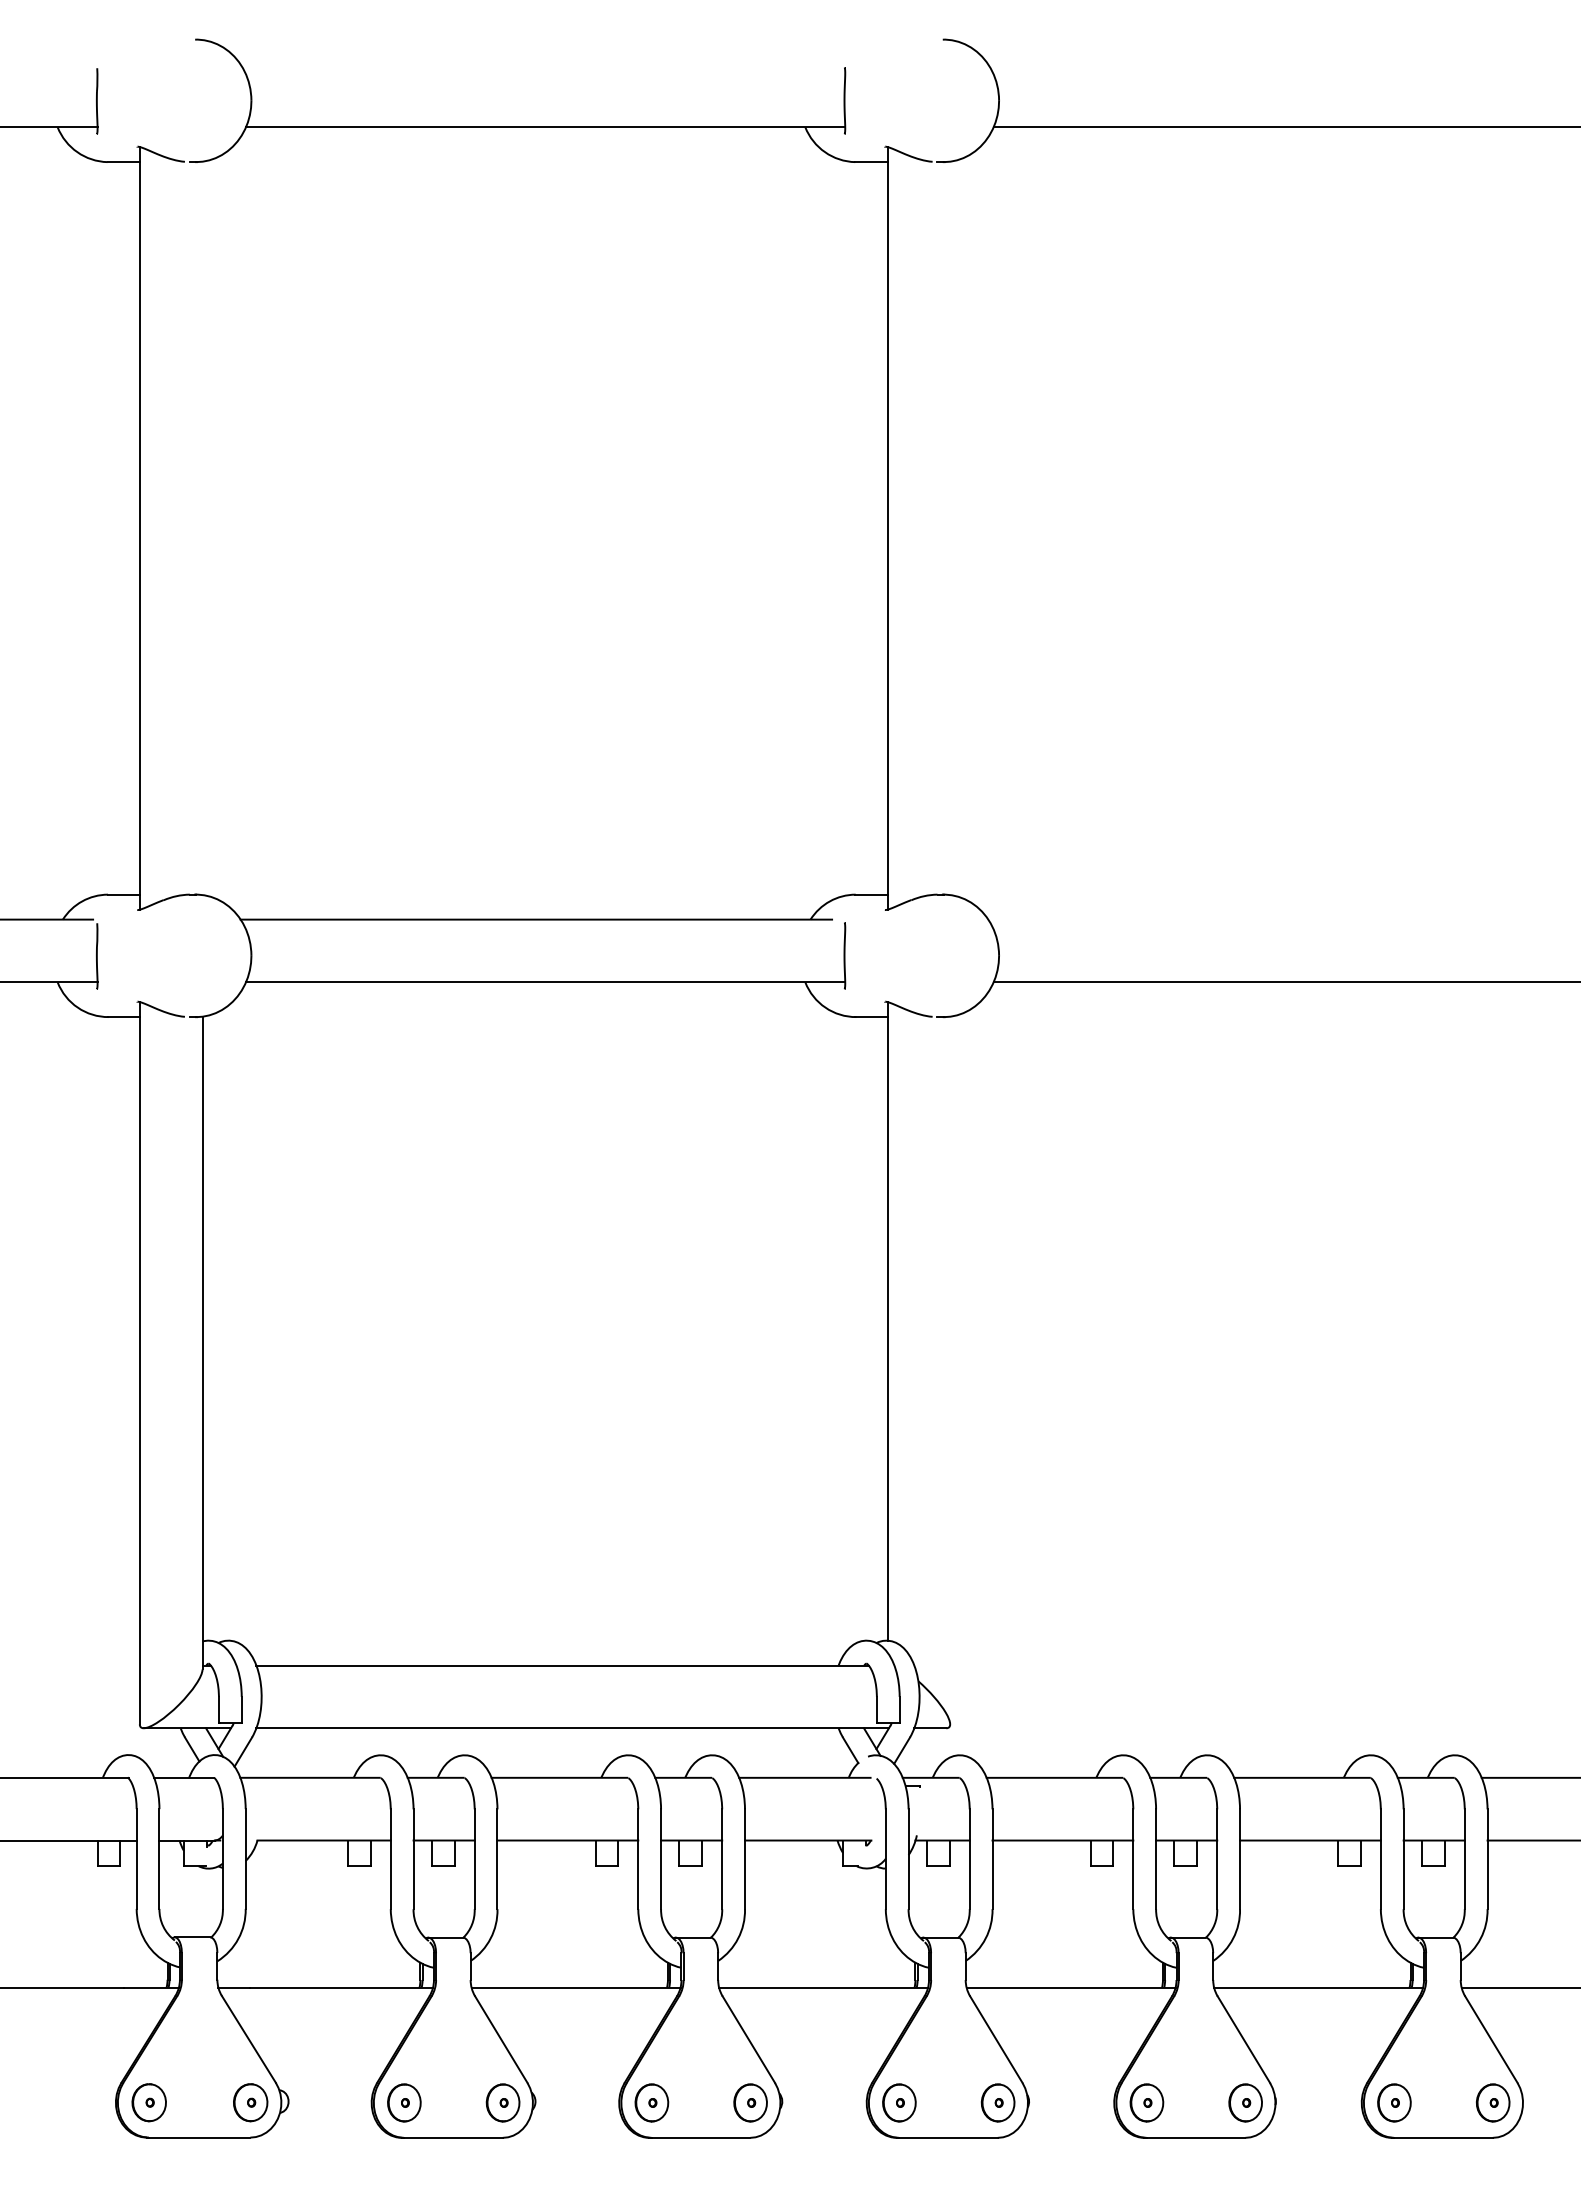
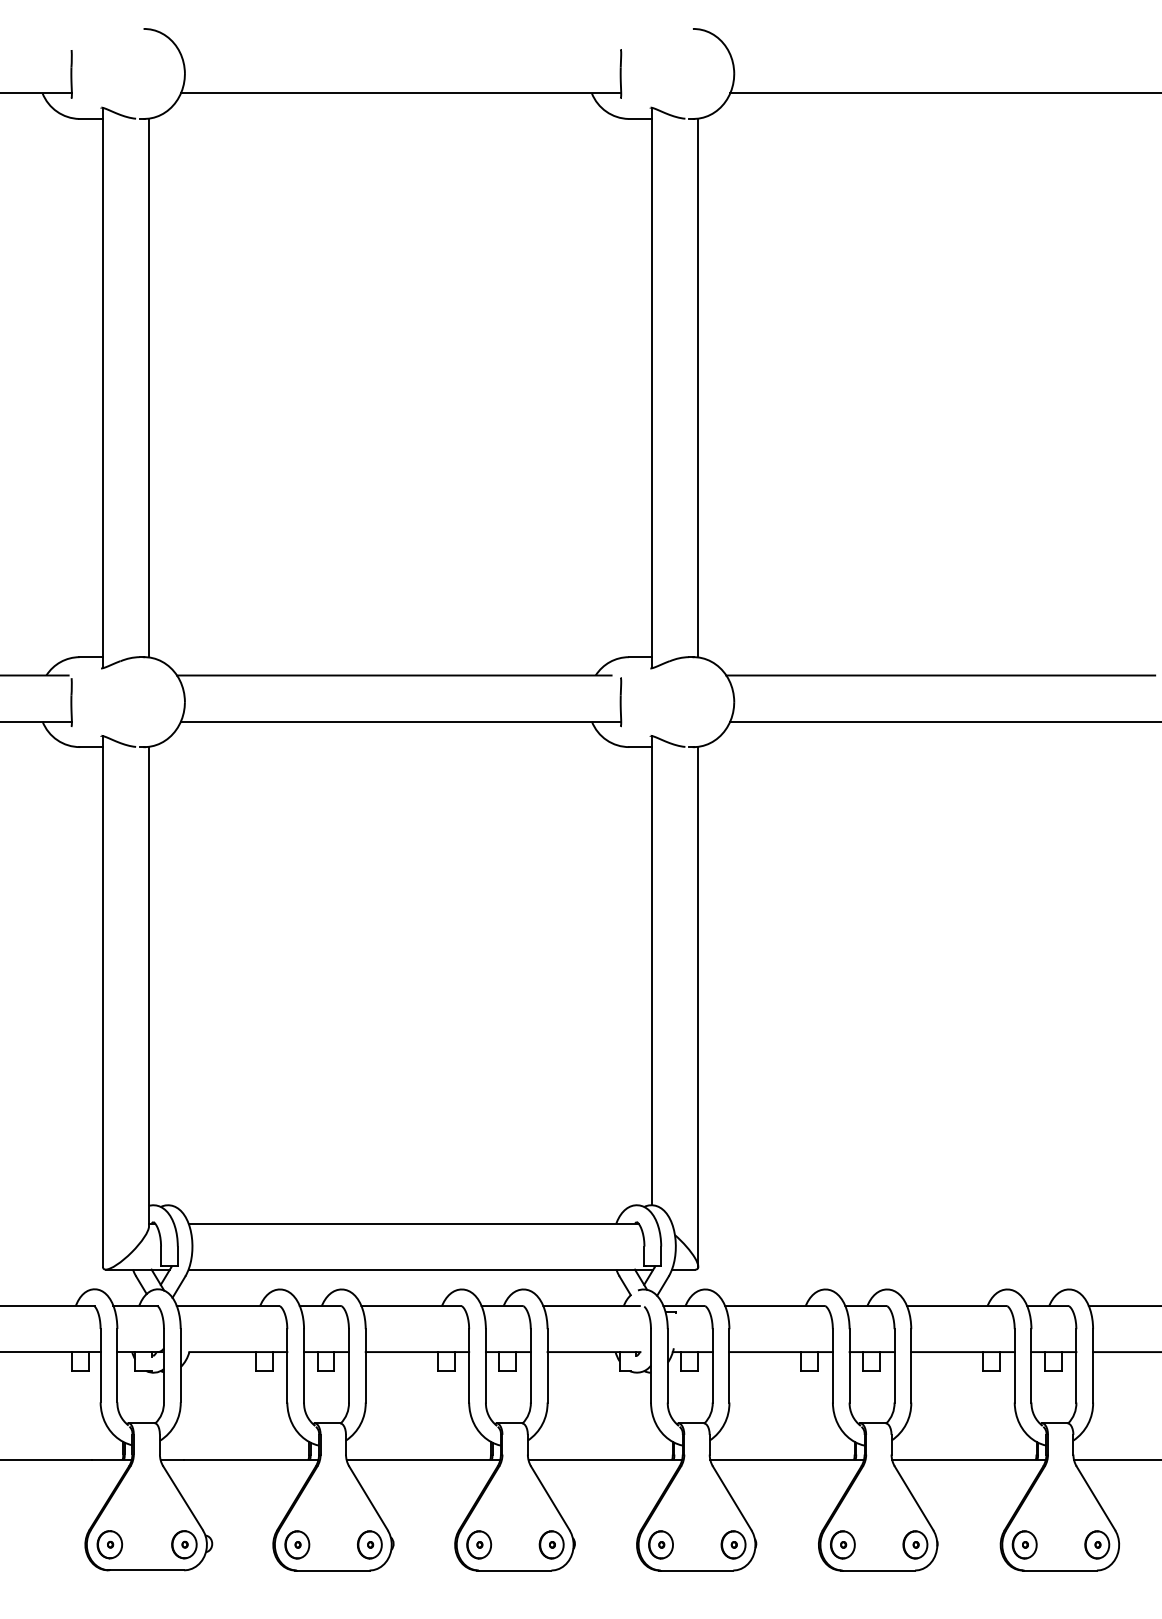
line: (202, 528) -> (148, 388), added
line: (950, 528) -> (698, 388), added
line: (1280, 919) -> (941, 675), added
line: (950, 1370) -> (698, 1006), added

